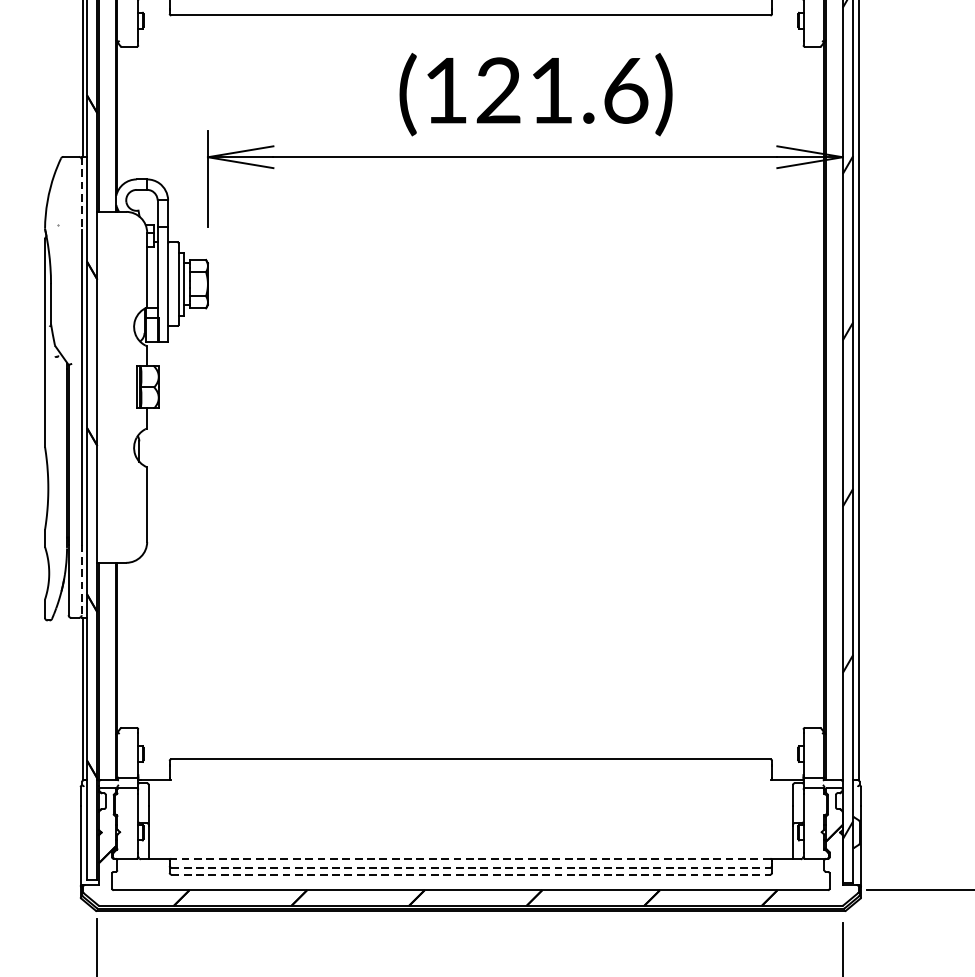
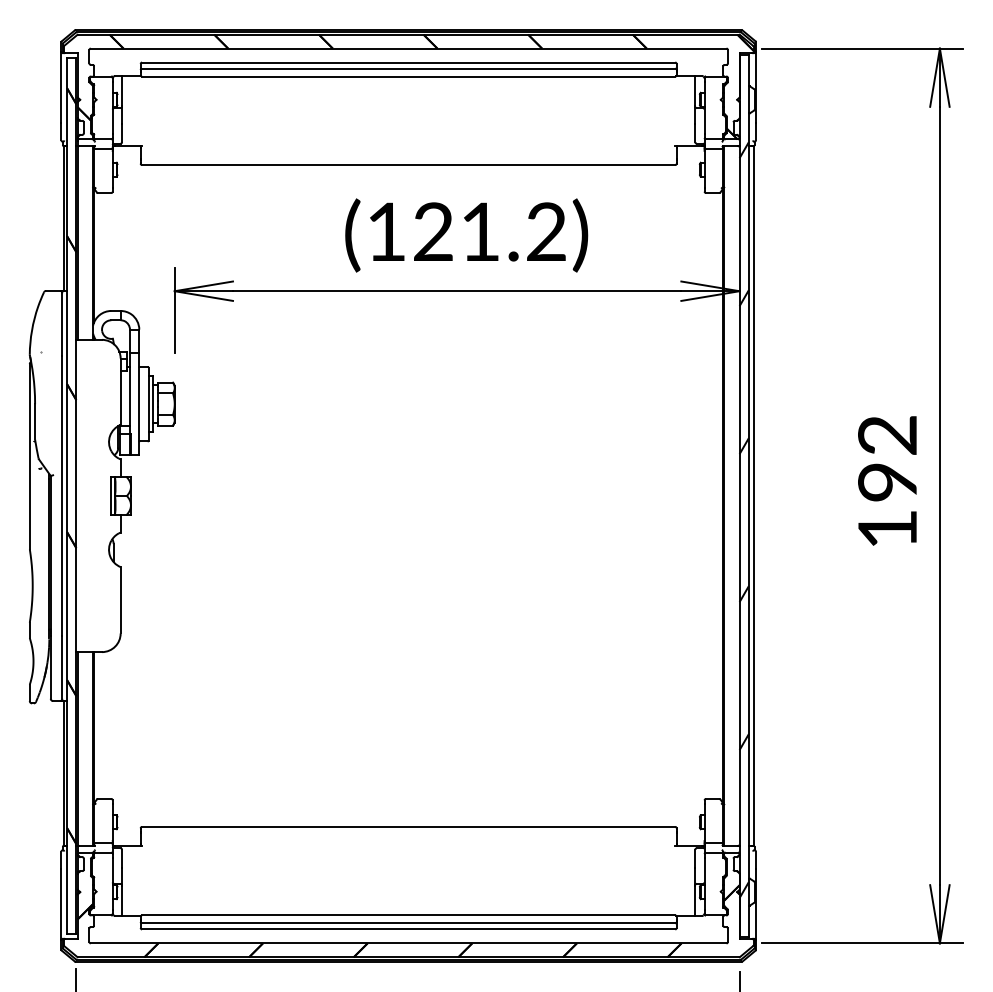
text: (625, 90) -> (546, 231), (121.6) -> (121.2)
line: (81, 193) -> (62, 323), dashed -> solid
line: (81, 581) -> (62, 668), dashed -> solid
line: (470, 858) -> (408, 915), dashed -> solid
line: (470, 867) -> (408, 923), dashed -> solid
line: (470, 874) -> (408, 929), dashed -> solid

